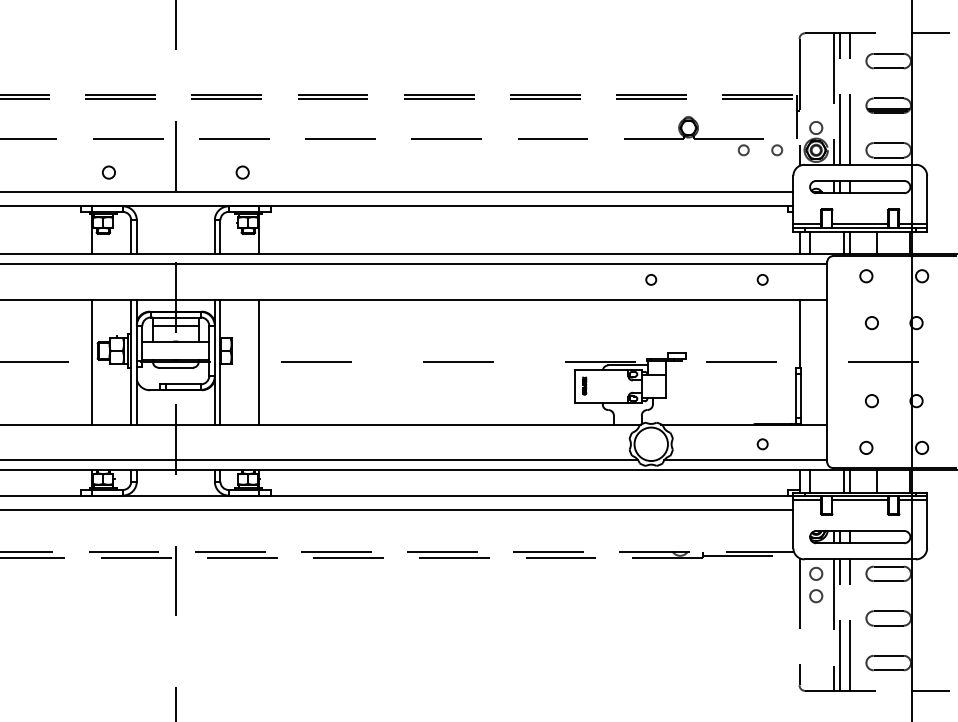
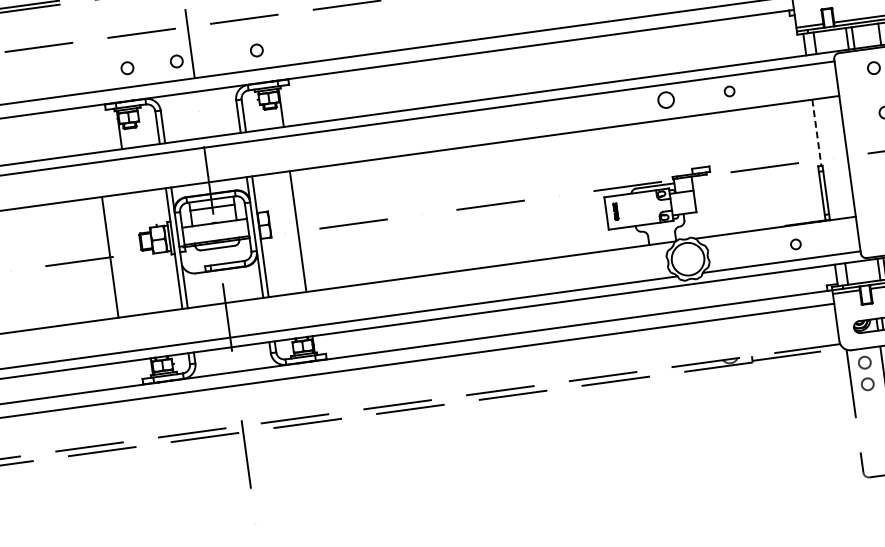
circle: (159, 172) -> (176, 61), added
circle: (651, 279) -> (666, 99), size x1.6
circle: (762, 279) -> (729, 91), moved
line: (799, 334) -> (816, 133), solid -> dashed
line: (92, 361) -> (110, 256), moved

